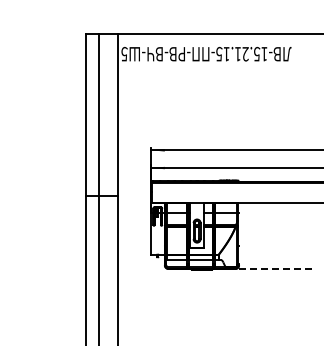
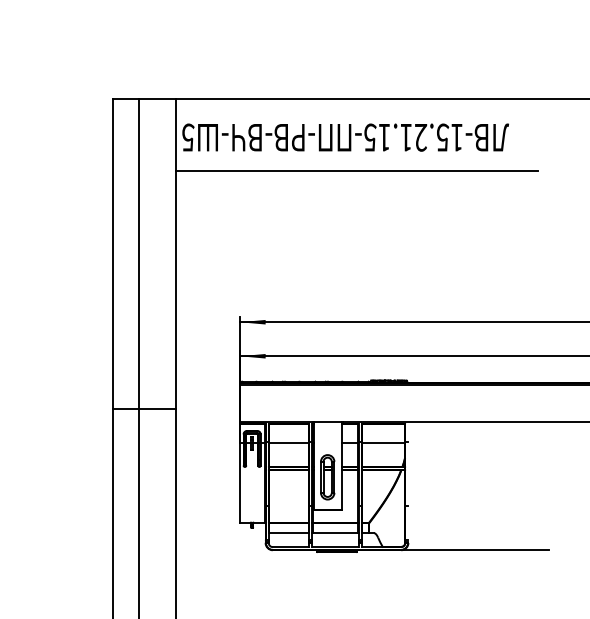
line: (211, 71) -> (355, 170), added
line: (273, 269) -> (474, 551), dashed -> solid

